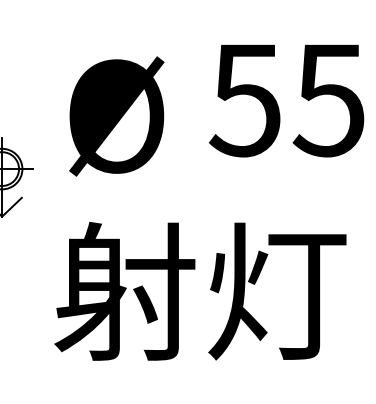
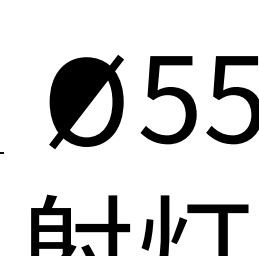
text: (116, 116) -> (86, 102), moved

